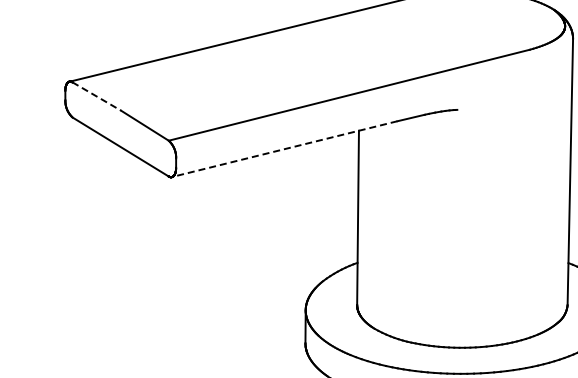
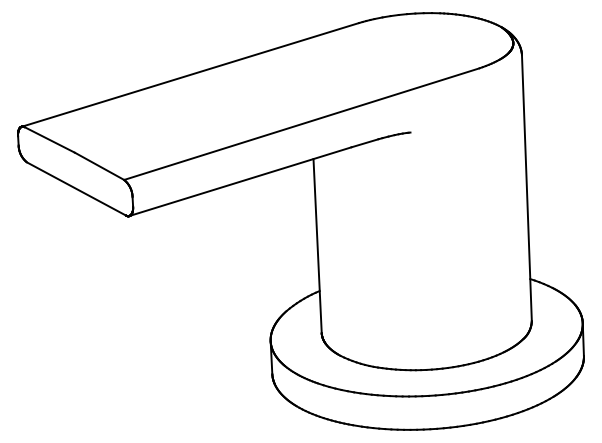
line: (97, 97) -> (50, 140), dashed -> solid
line: (284, 148) -> (240, 181), dashed -> solid

